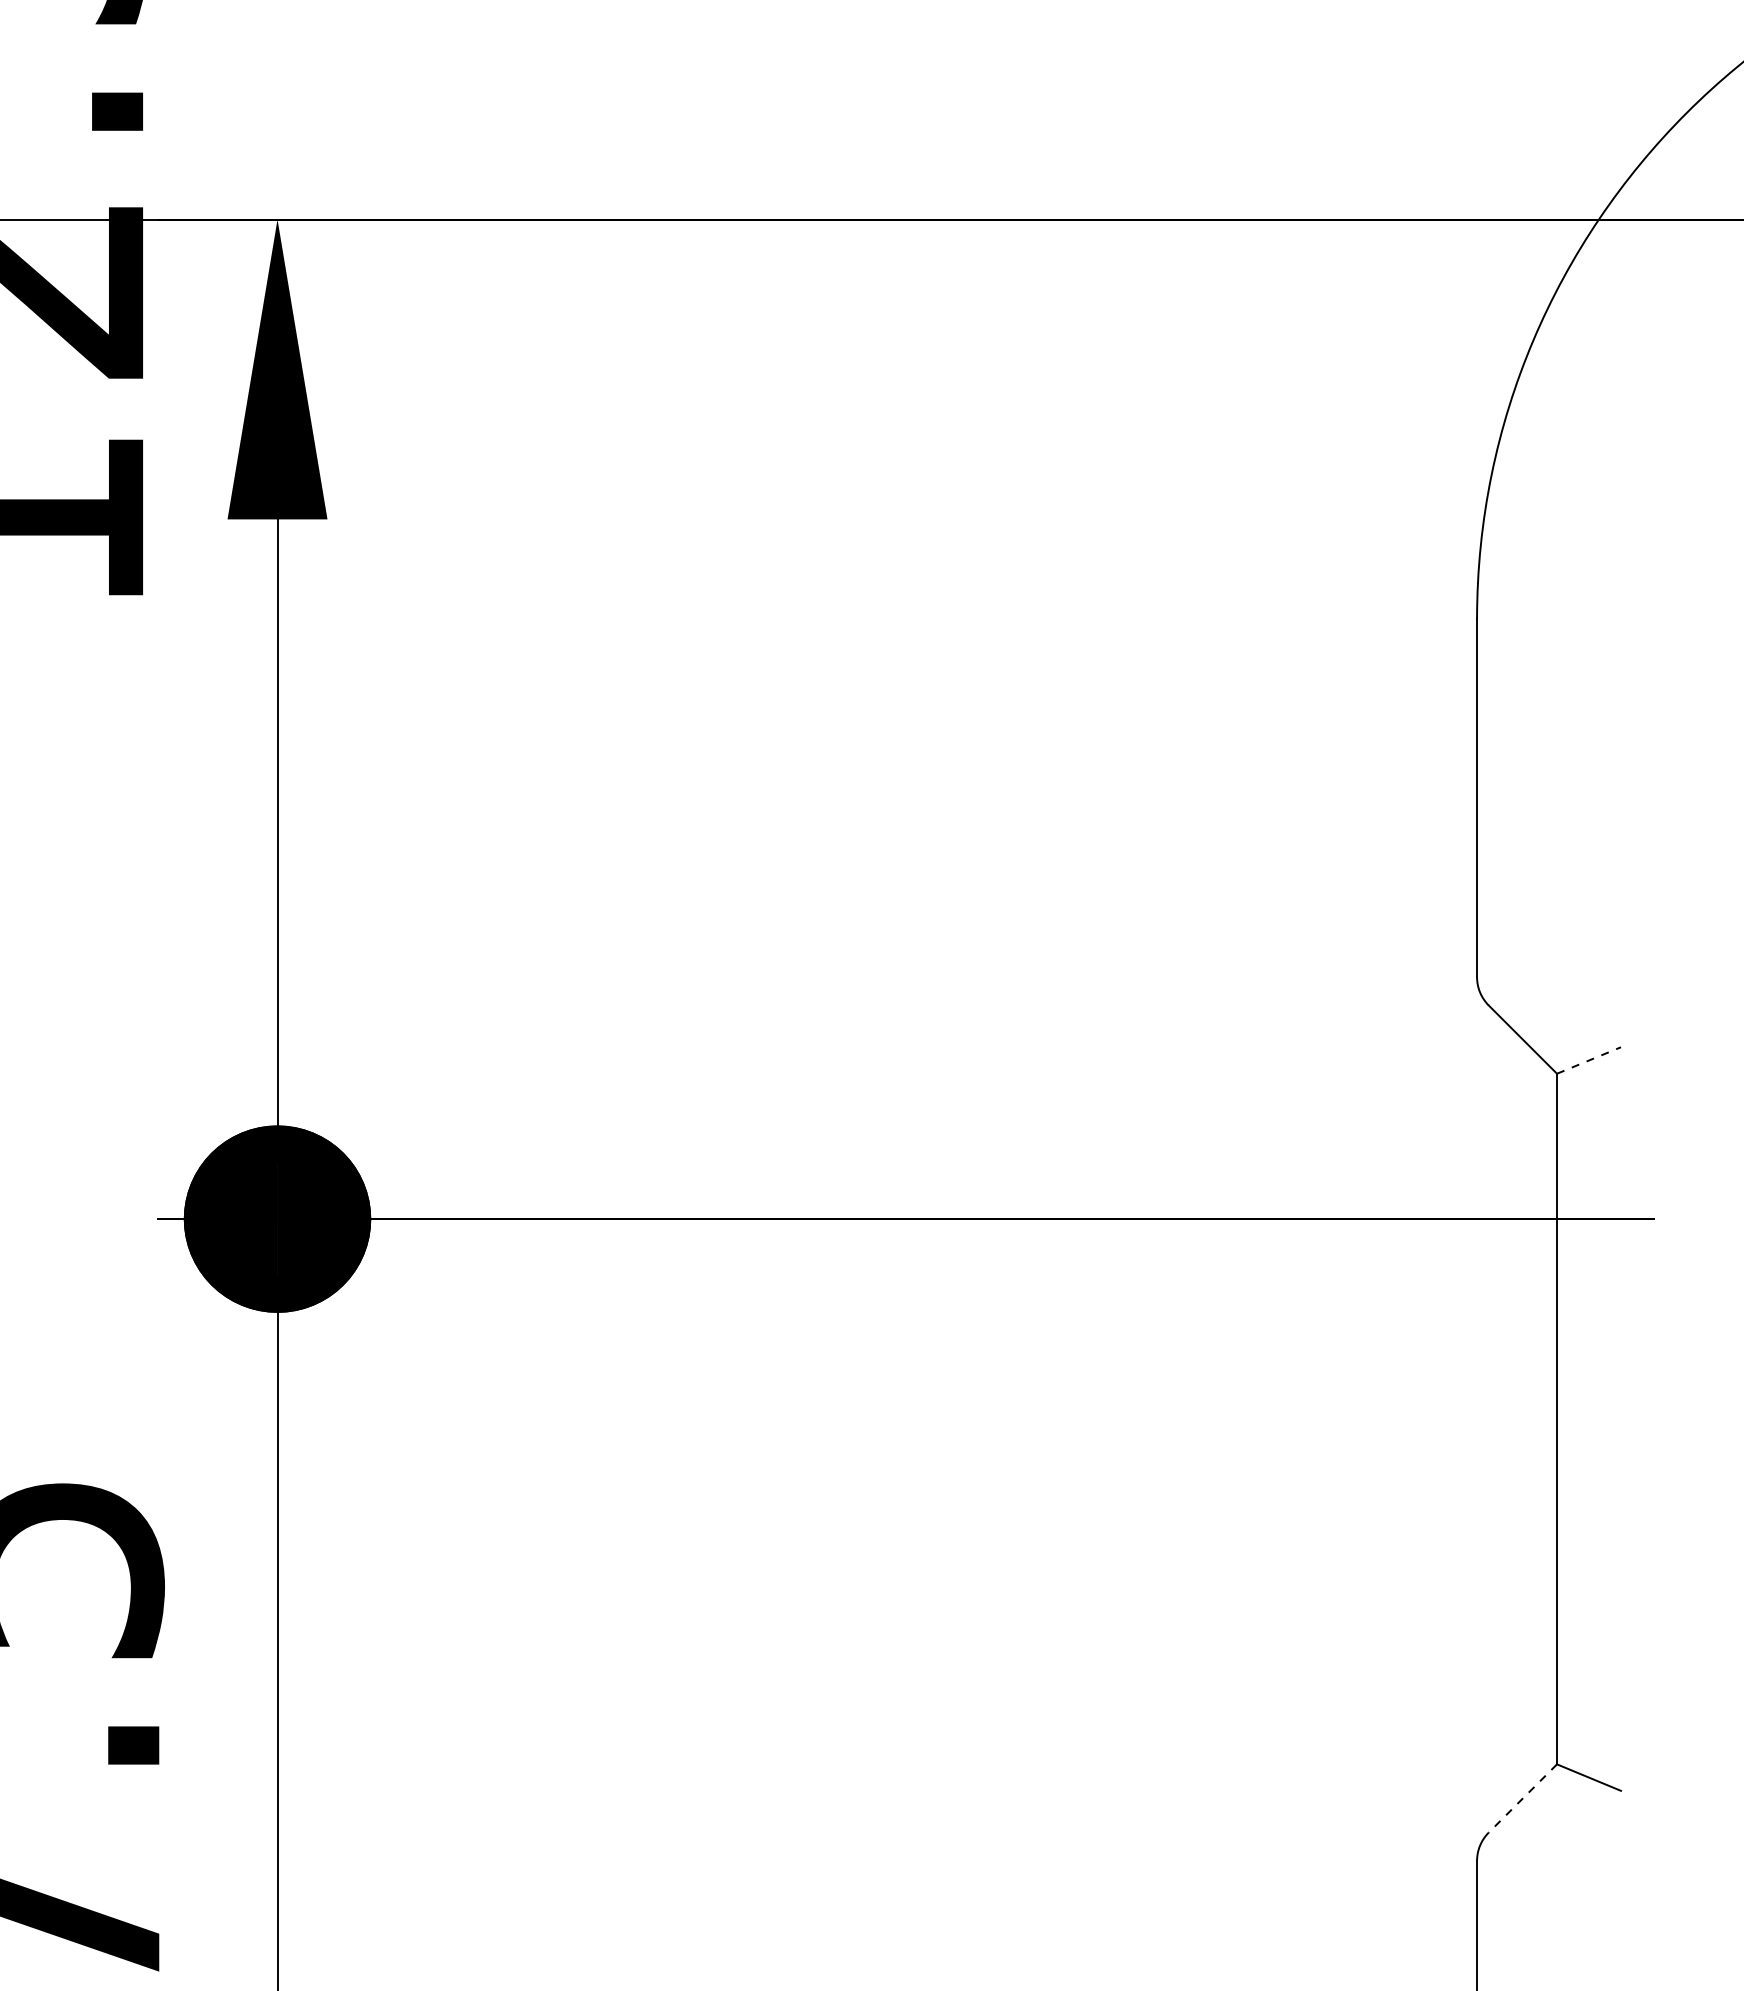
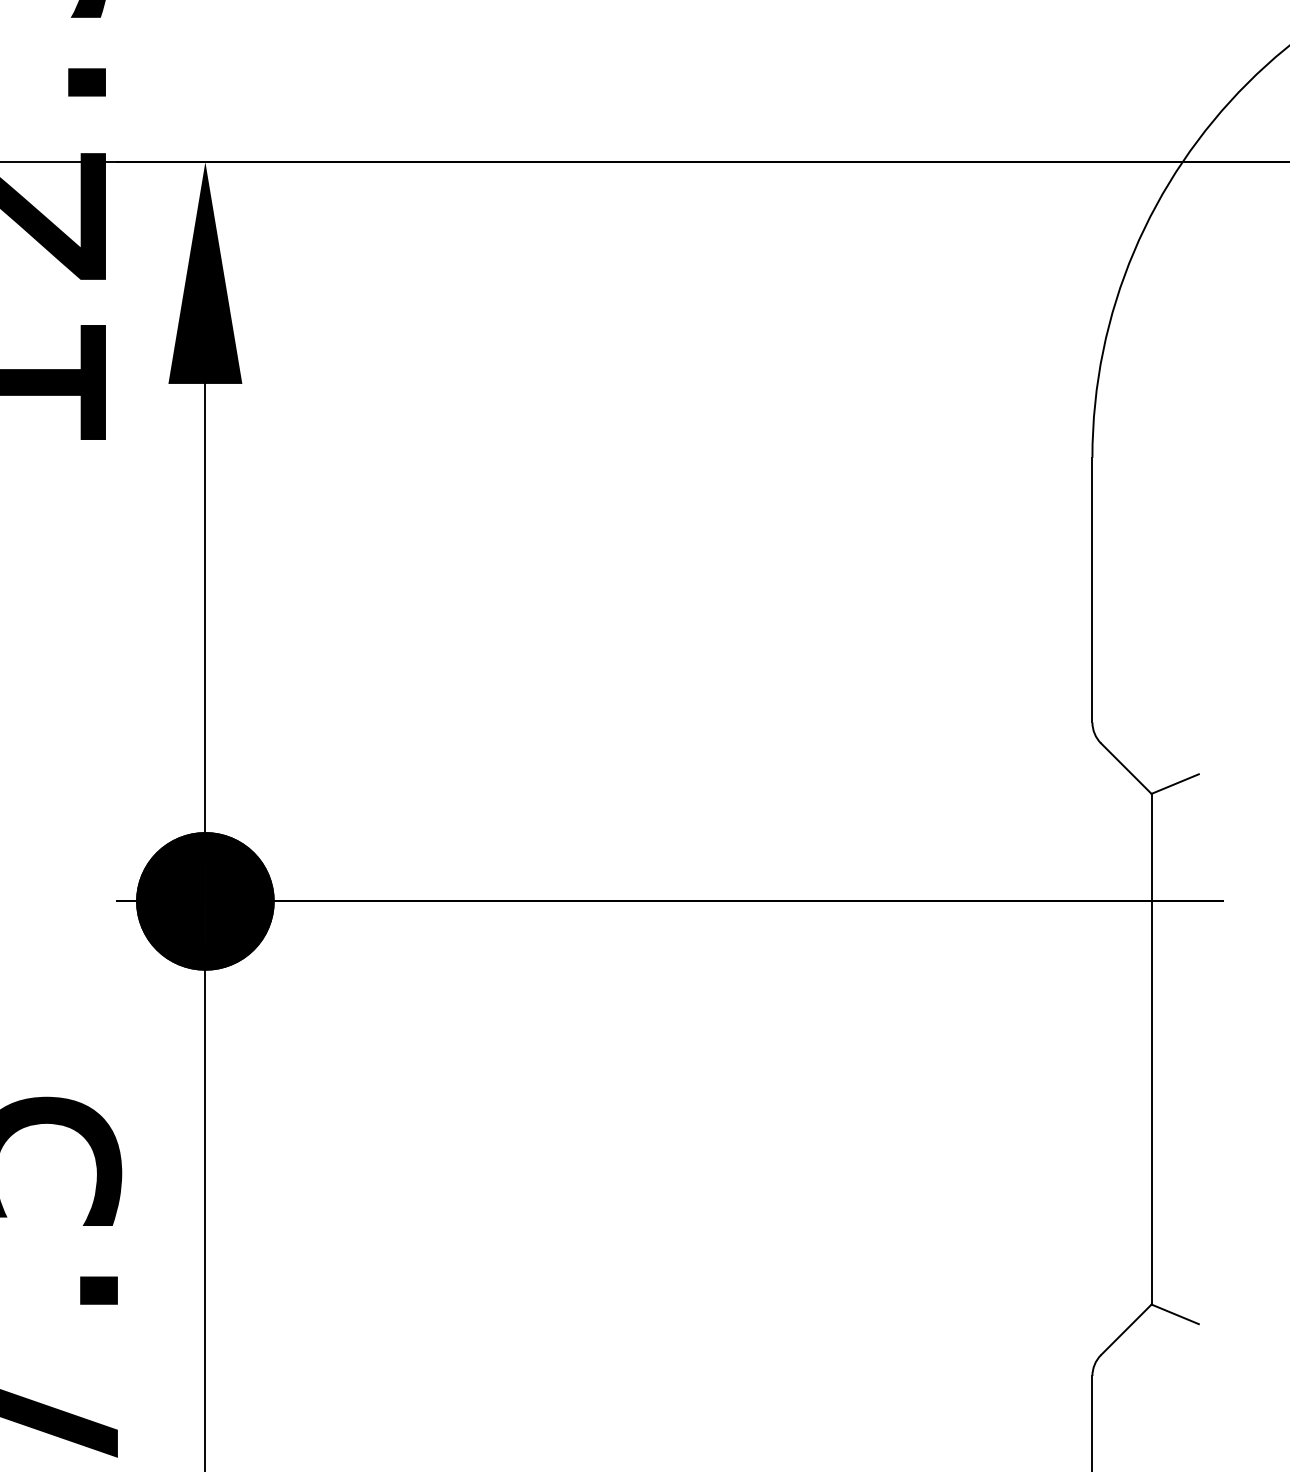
line: (1589, 1060) -> (1175, 784), dashed -> solid
line: (1522, 1798) -> (1126, 1329), dashed -> solid

